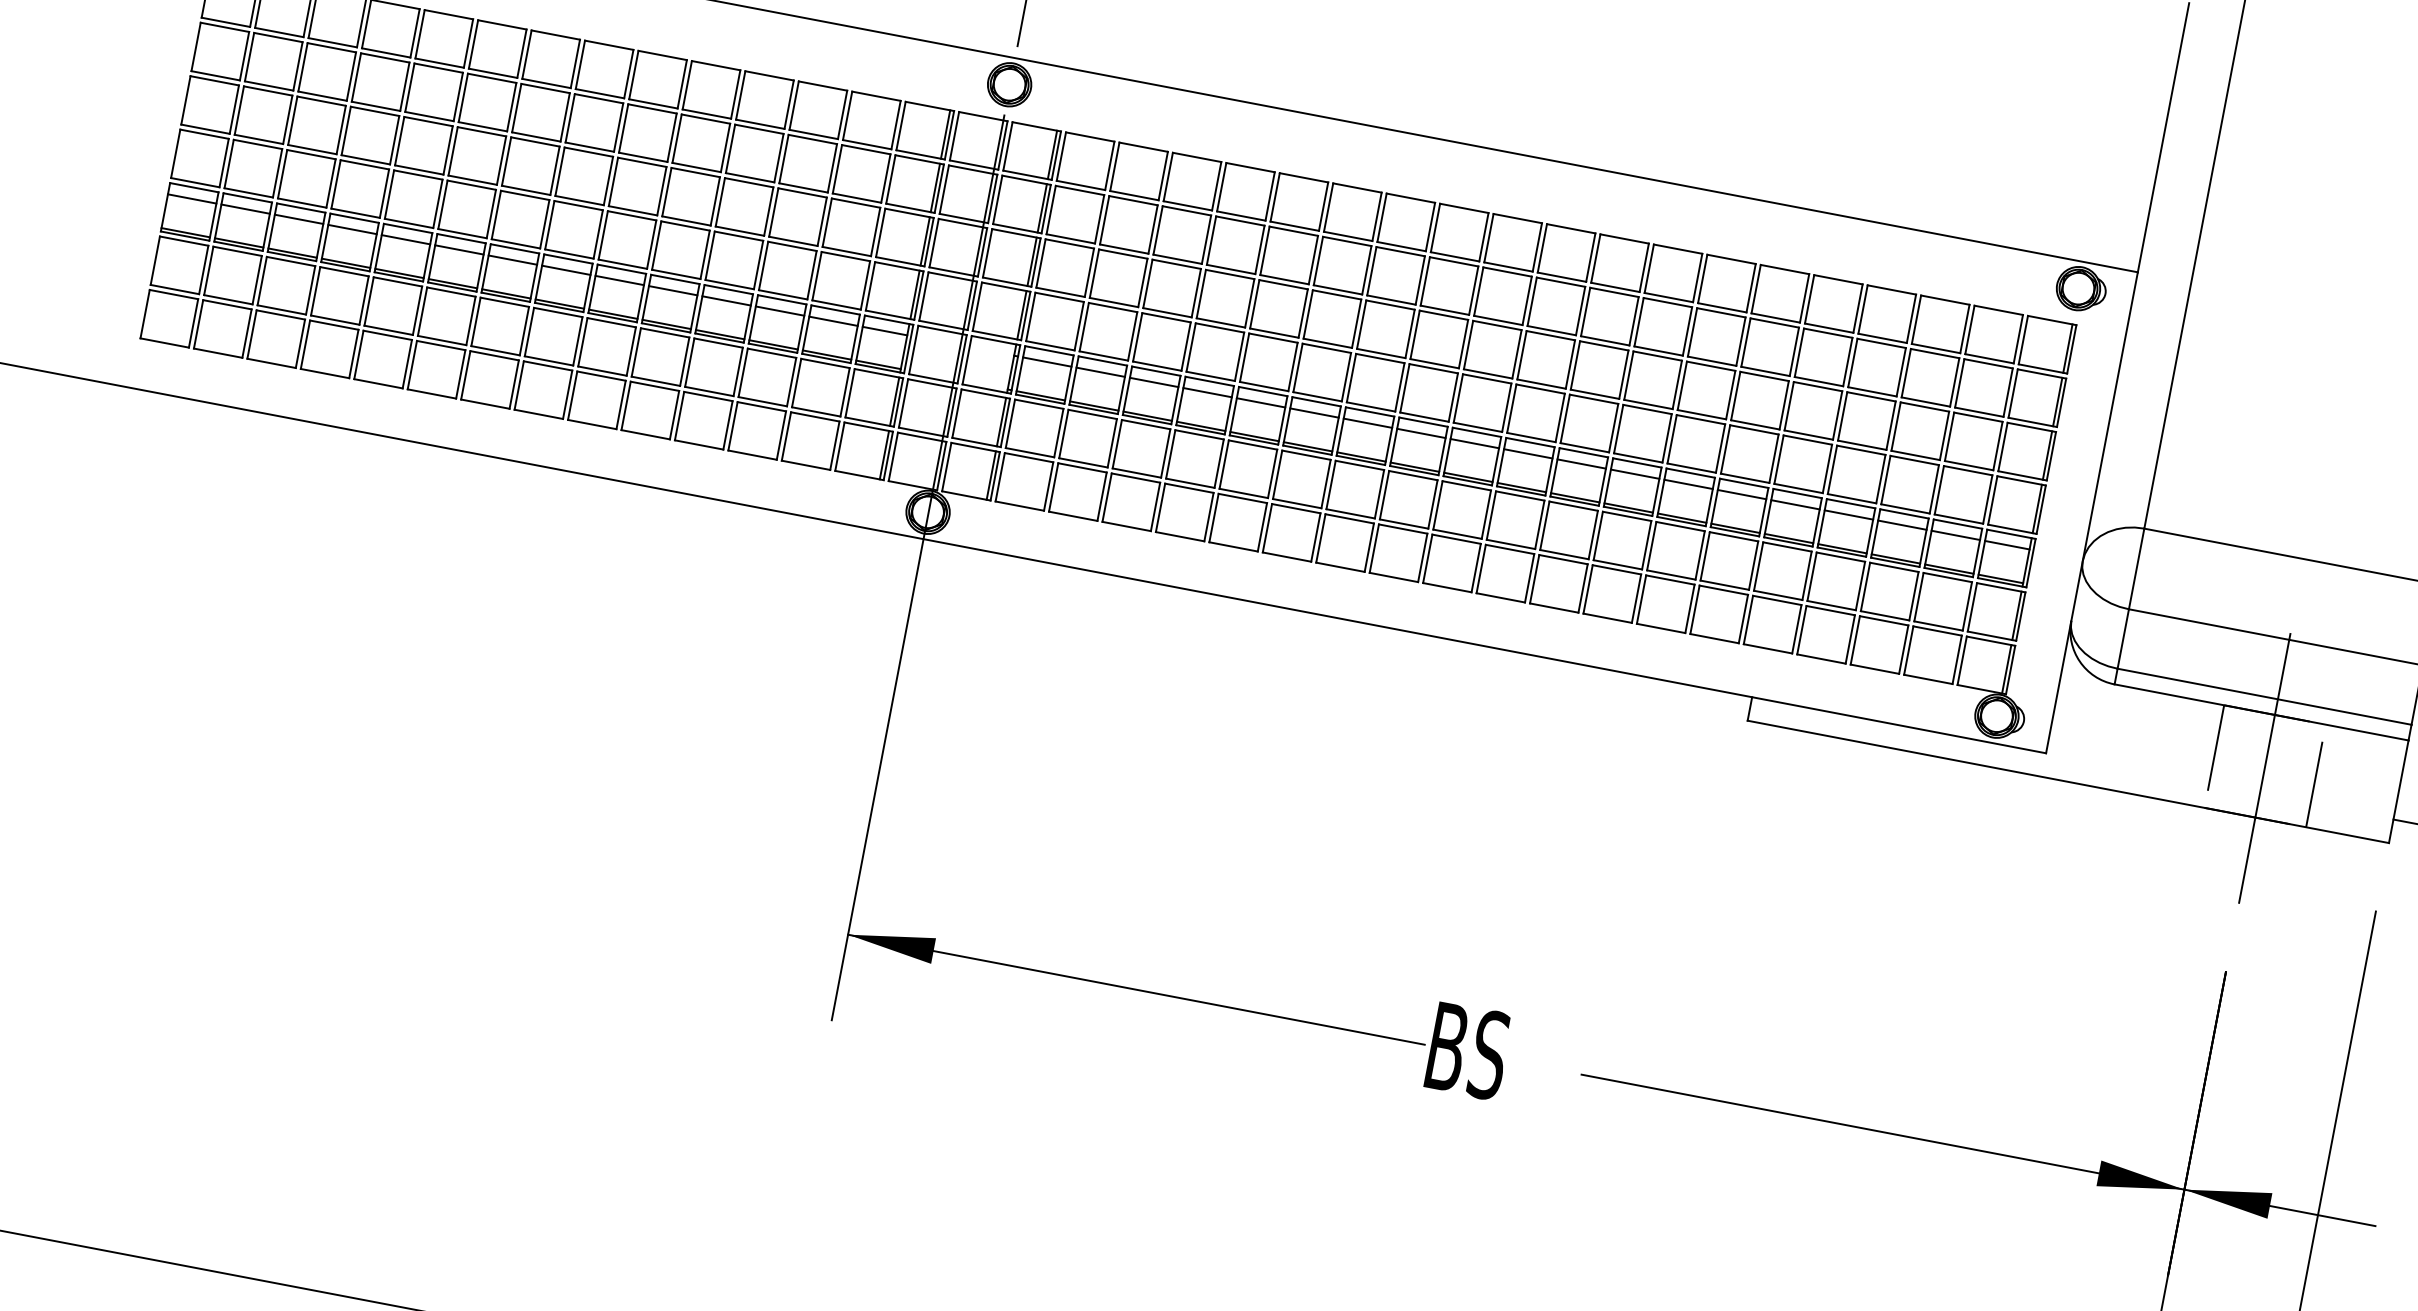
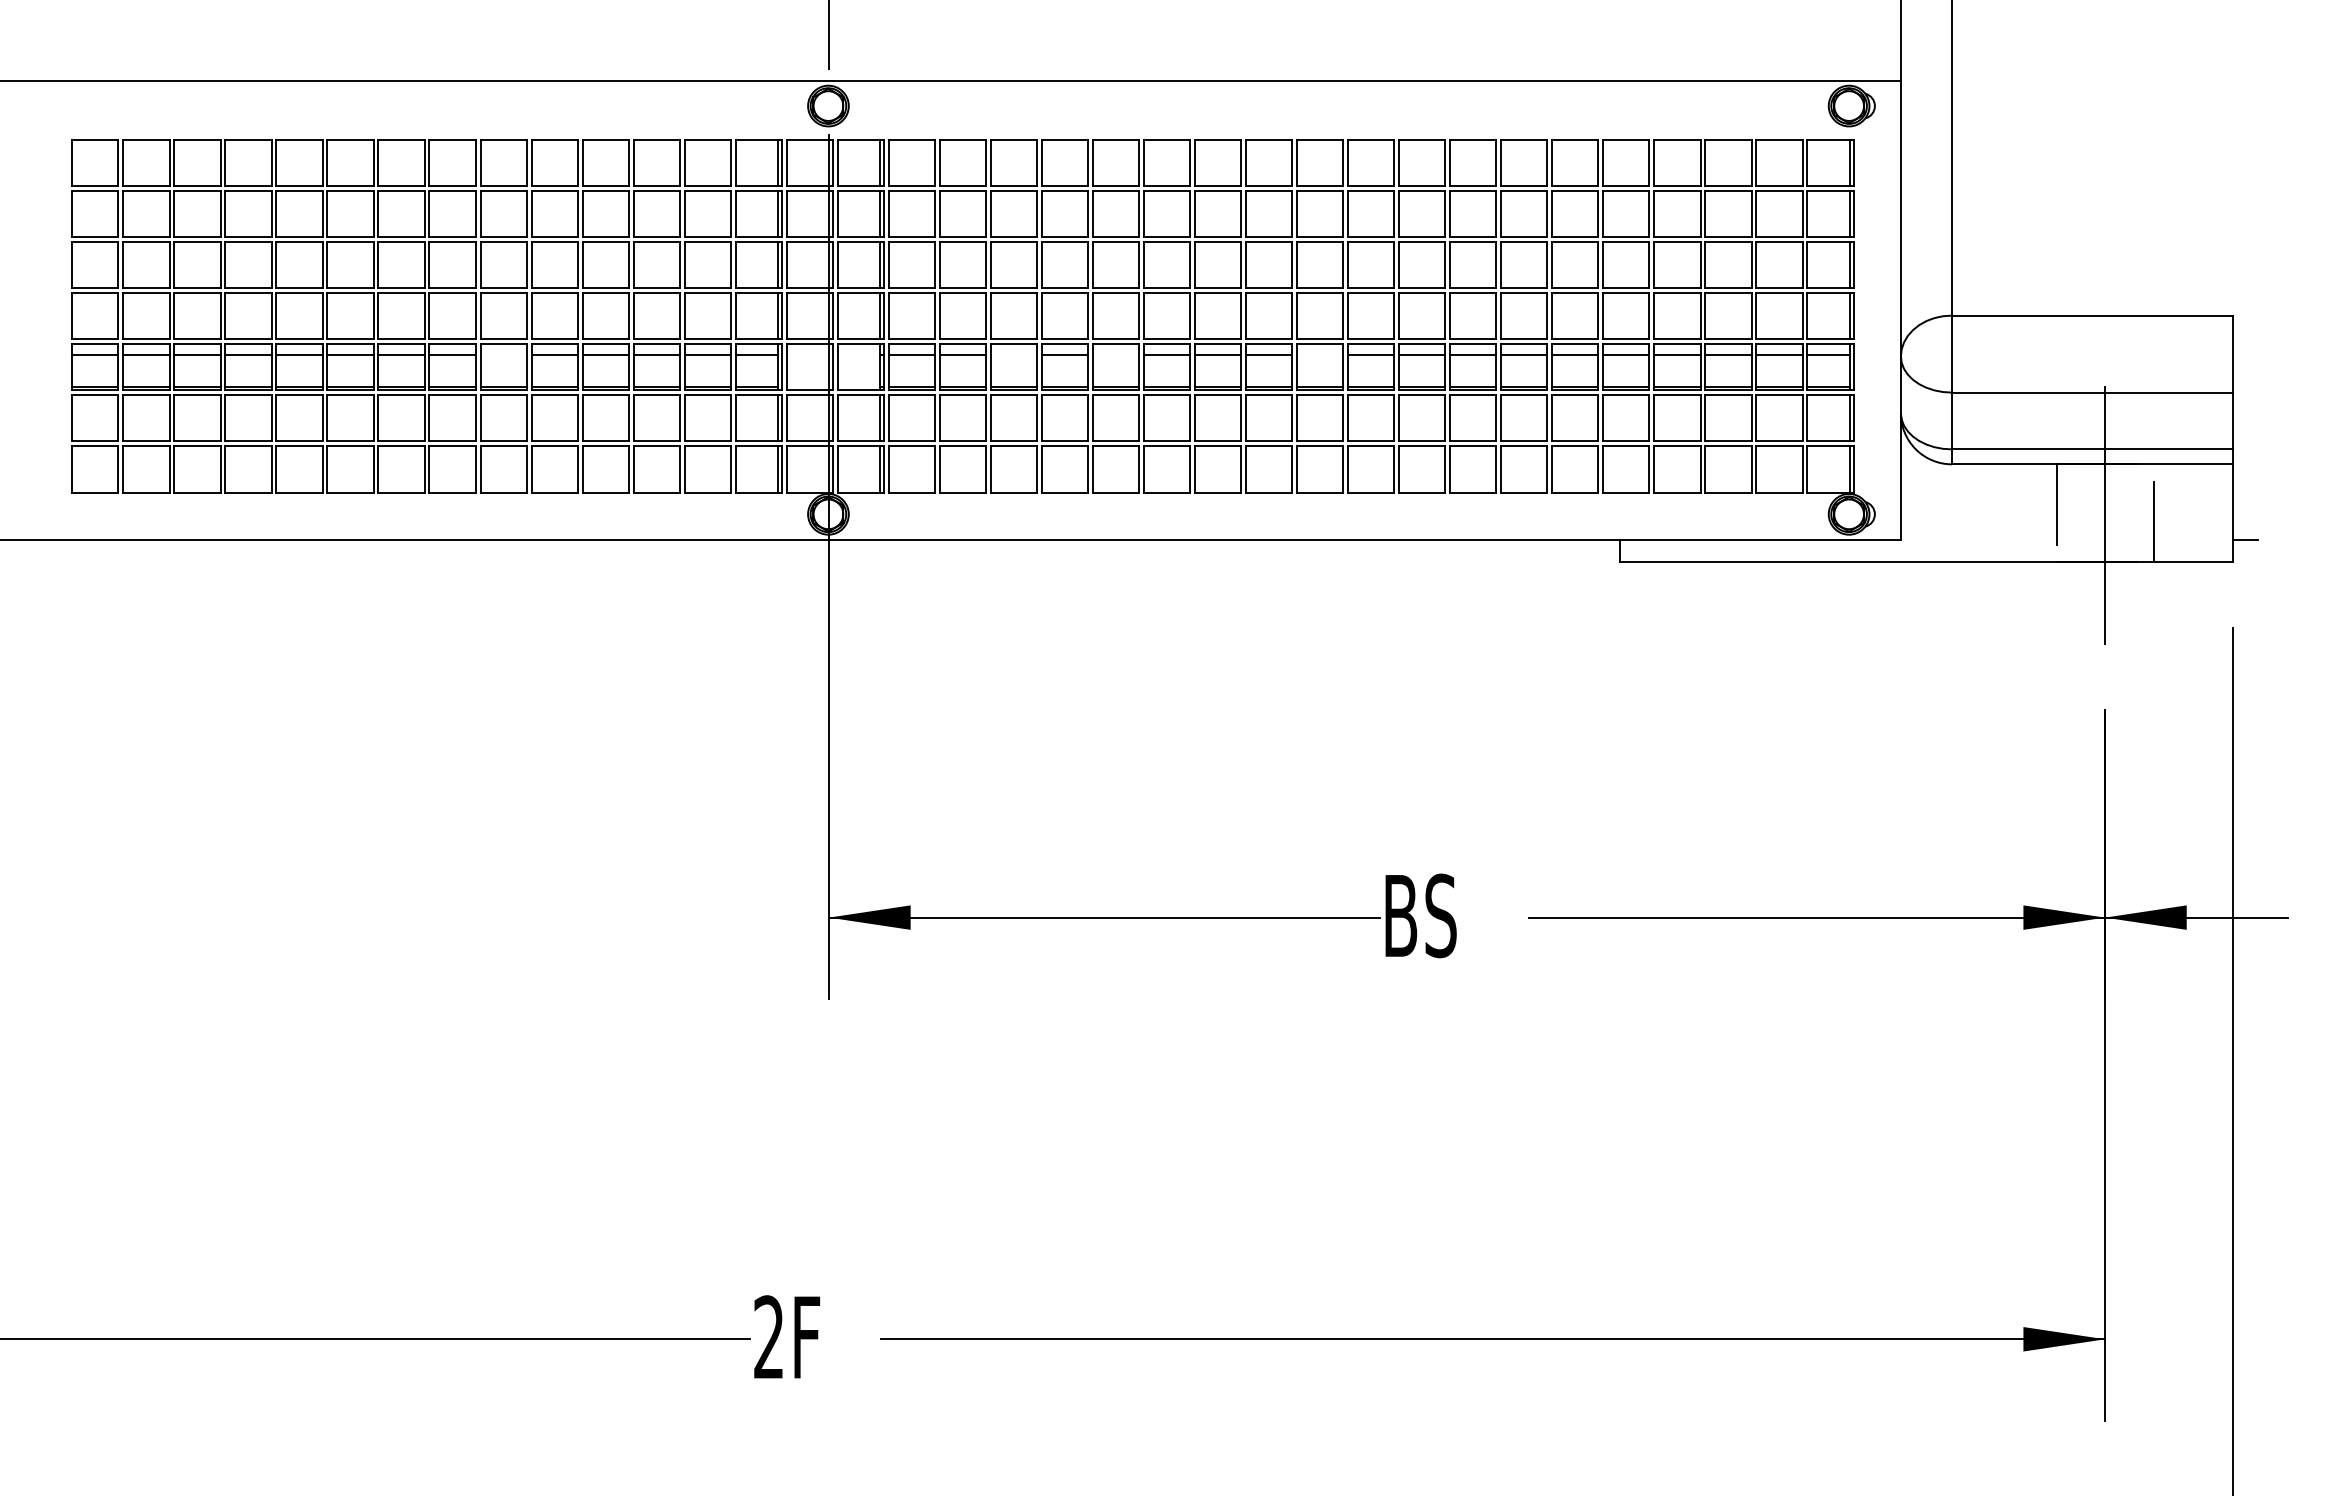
line: (619, 280) -> (503, 354), removed
line: (1153, 381) -> (1013, 354), removed
line: (1260, 402) -> (1115, 354), removed
line: (1475, 443) -> (1320, 354), removed

